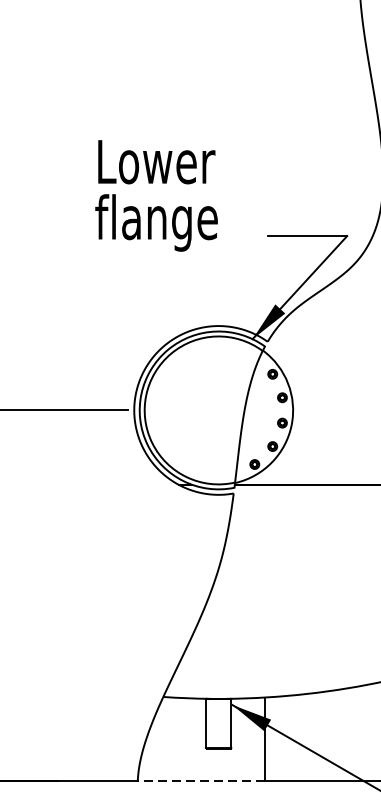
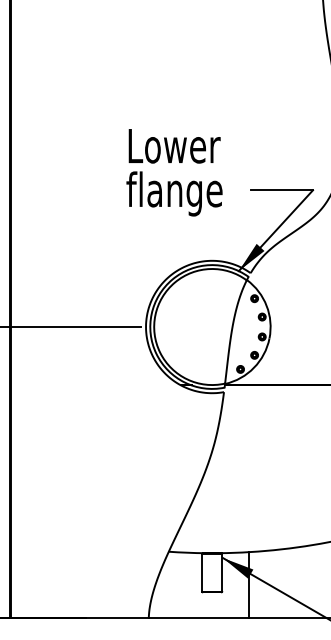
text: (156, 195) -> (174, 172), moved
line: (201, 780) -> (198, 617), dashed -> solid

